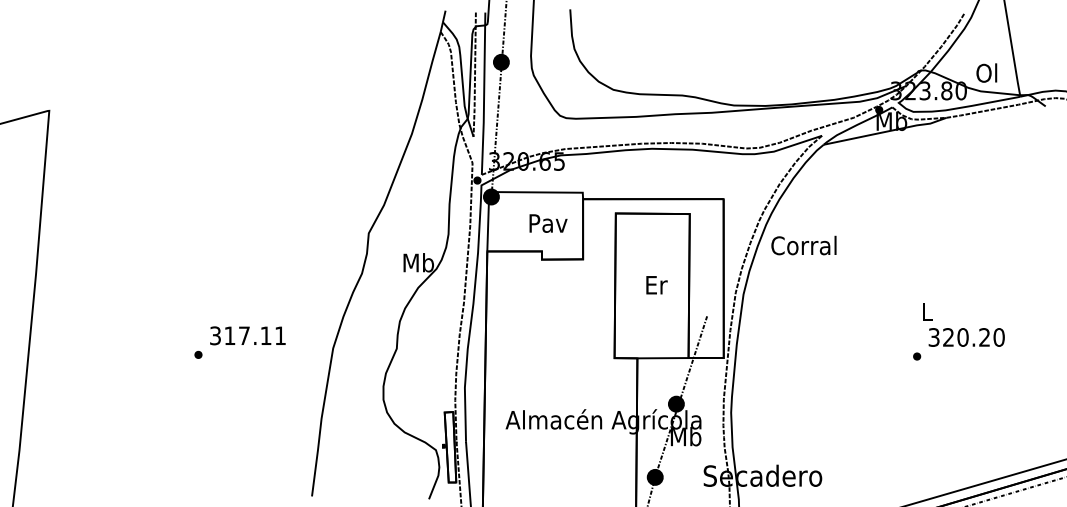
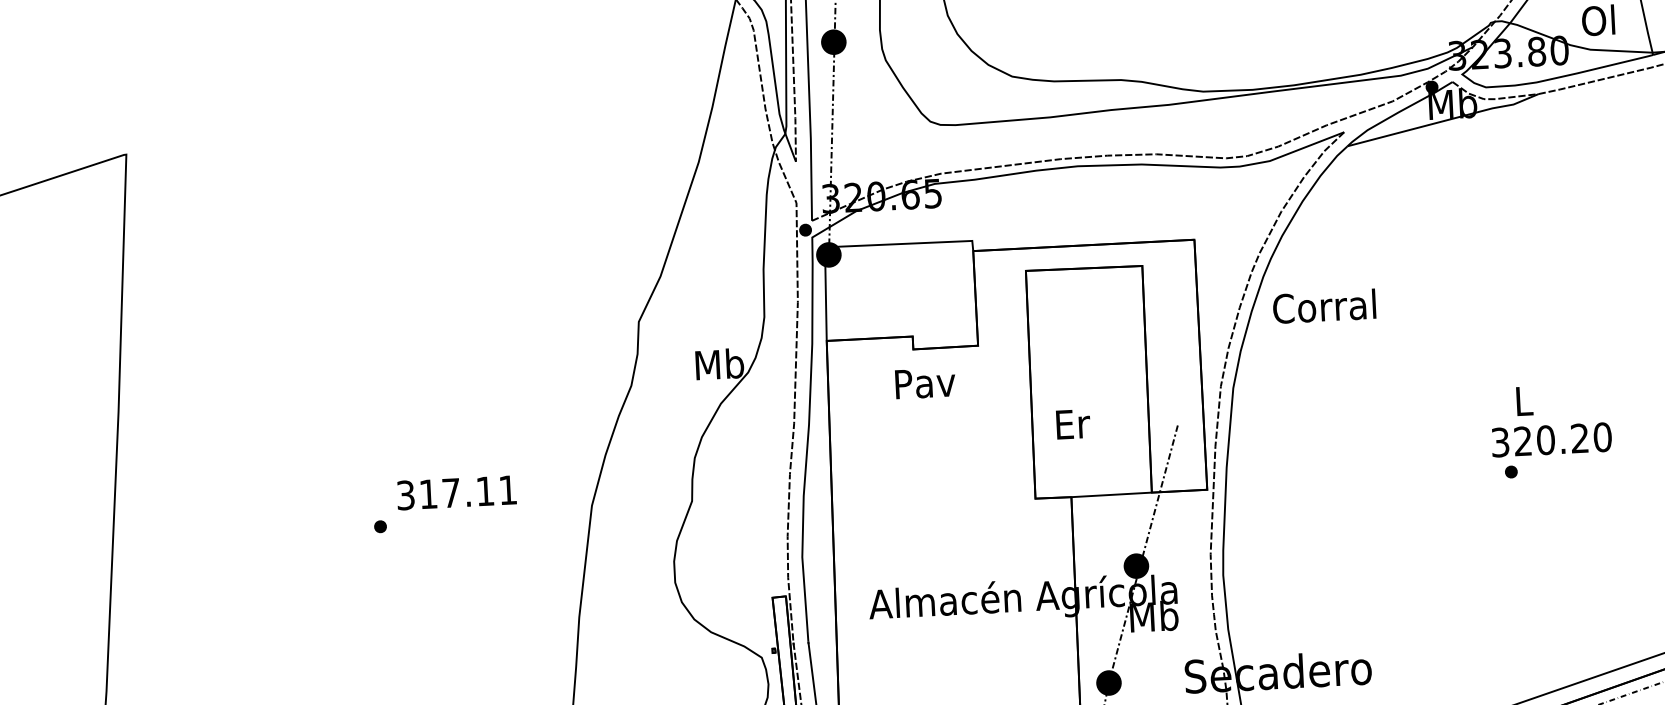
text: (548, 223) -> (925, 383), moved
text: (656, 285) -> (1072, 424), moved
text: (966, 337) -> (1551, 439), moved

